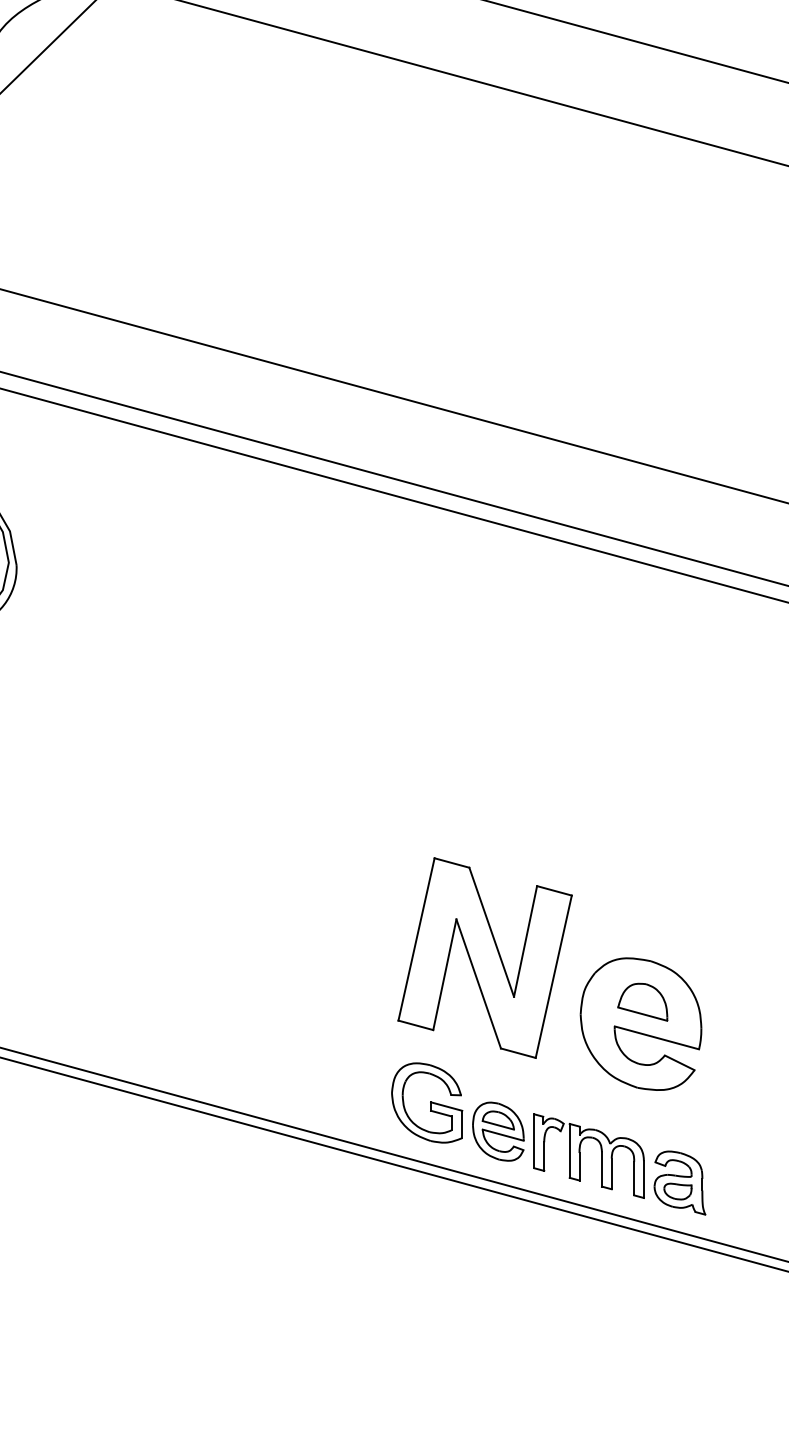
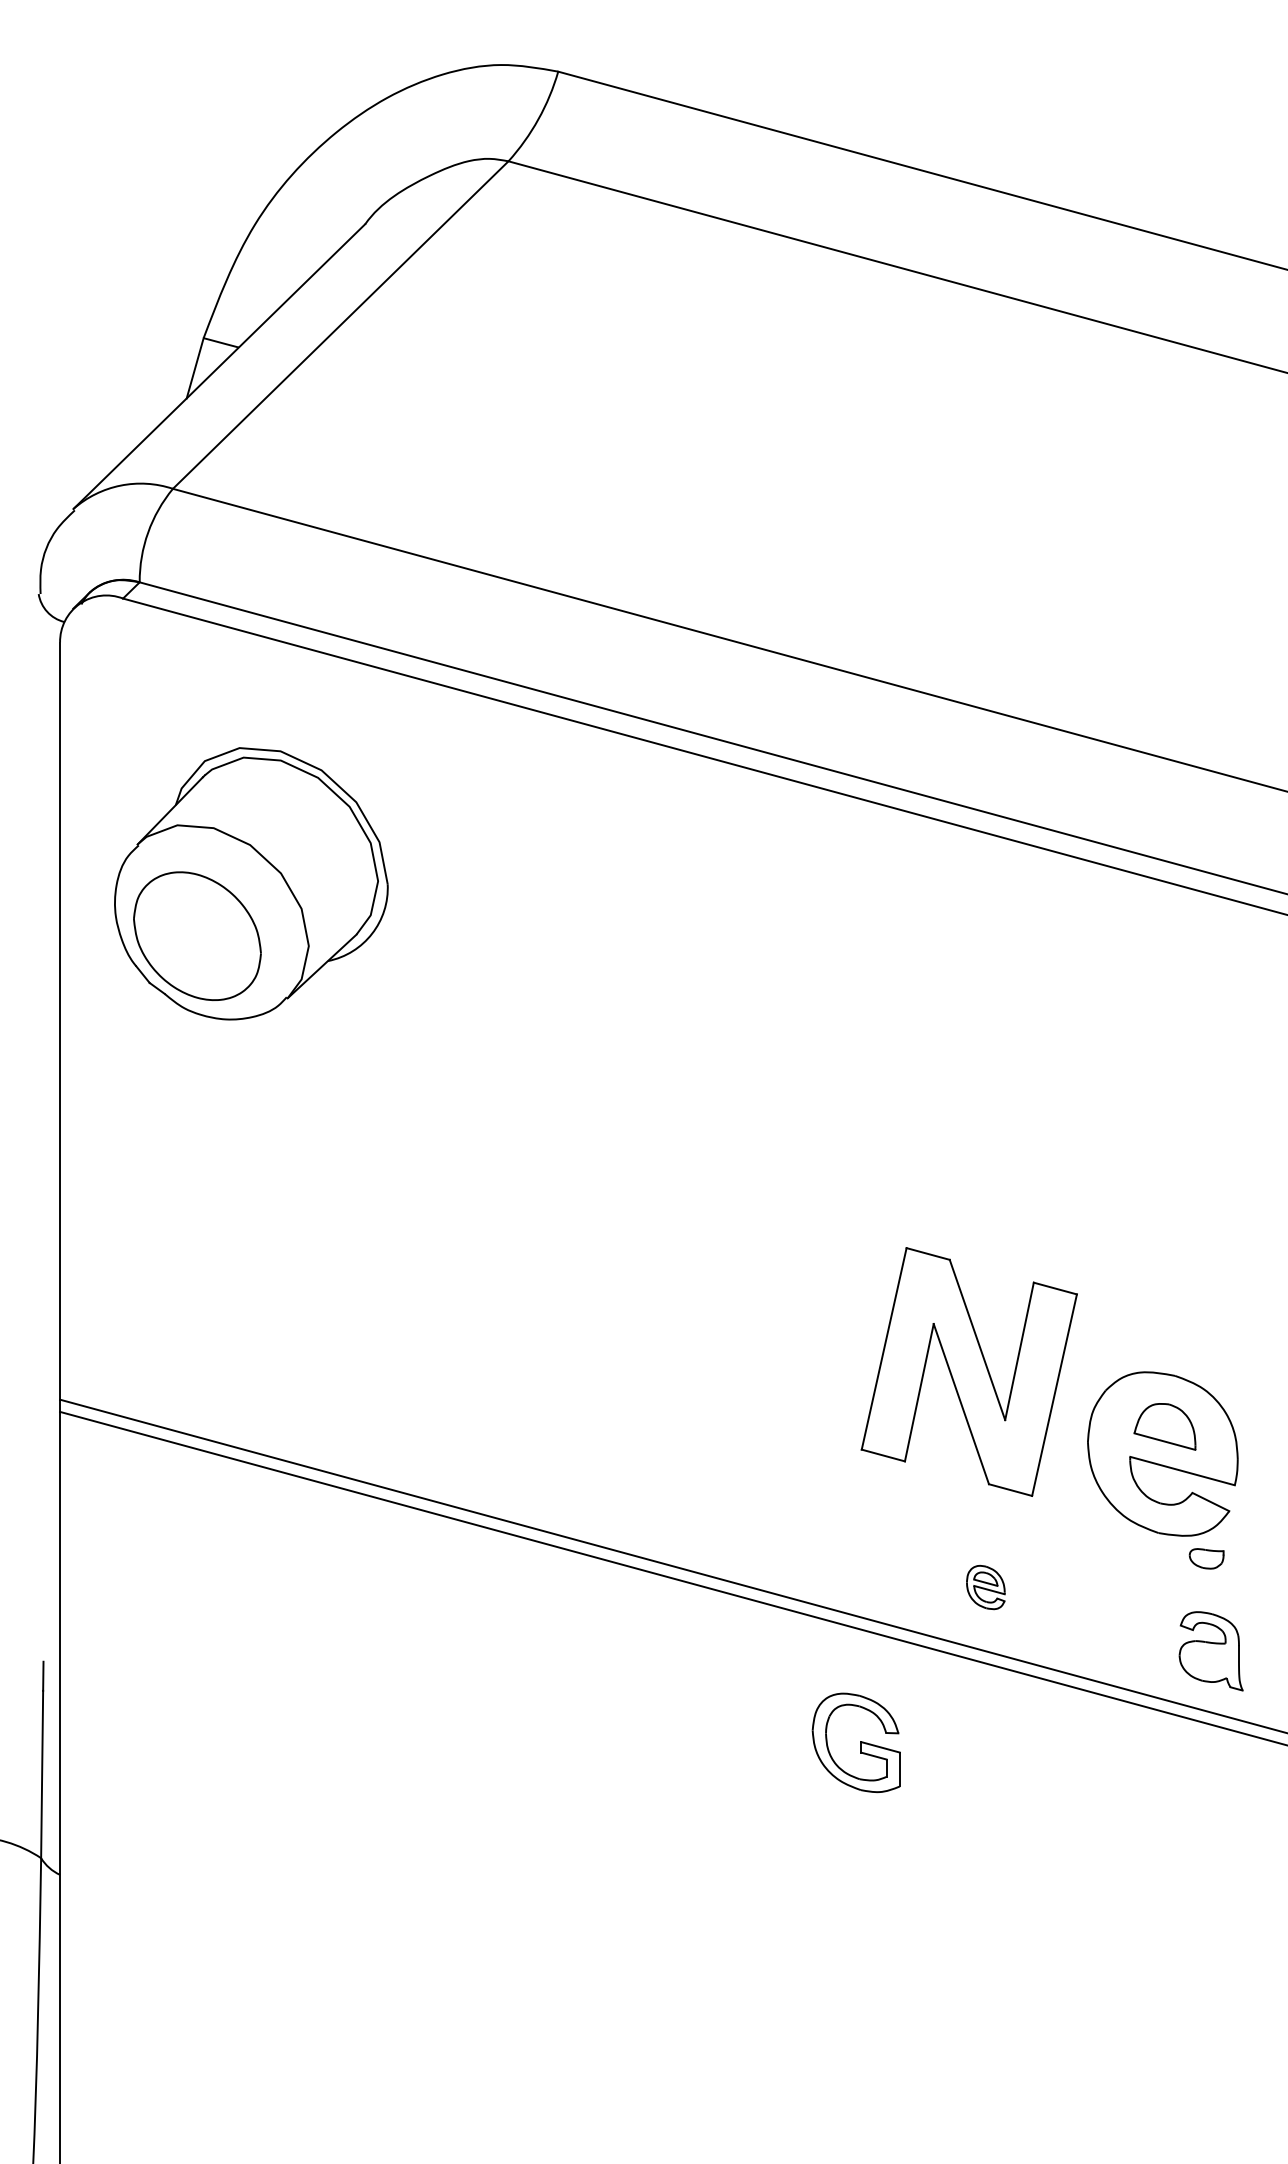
part: (426, 1102) -> (855, 1742), moved
part: (498, 1131) -> (985, 1587), size x0.6
part: (580, 1152) -> (1087, 1613), removed
part: (677, 1191) -> (1206, 1558), moved

